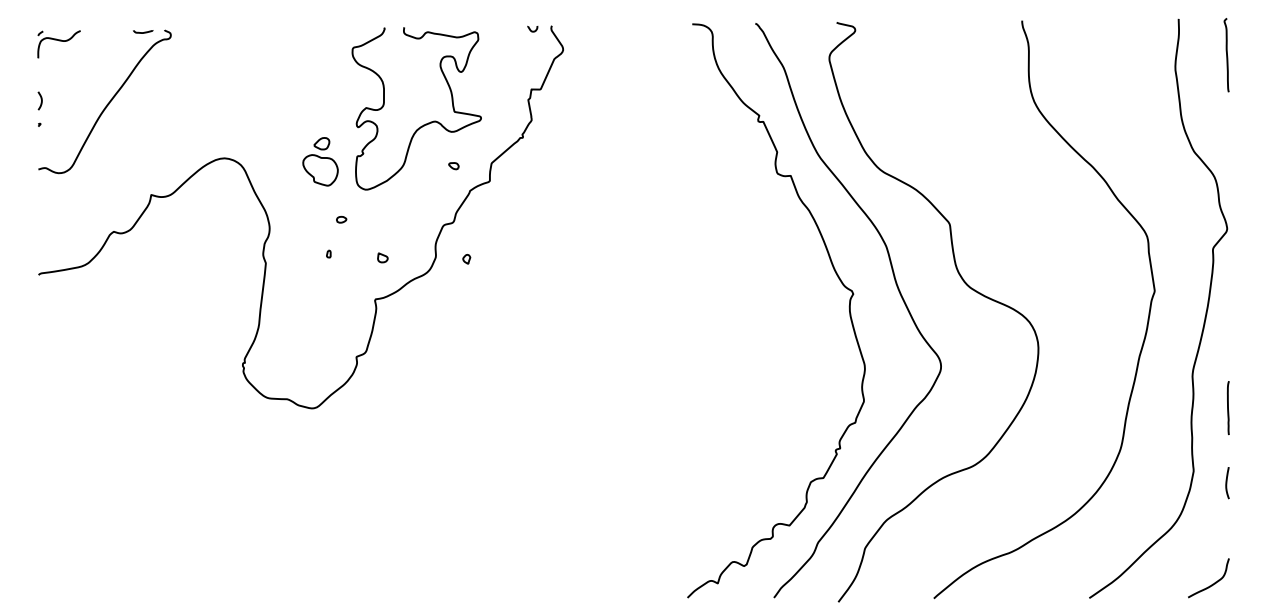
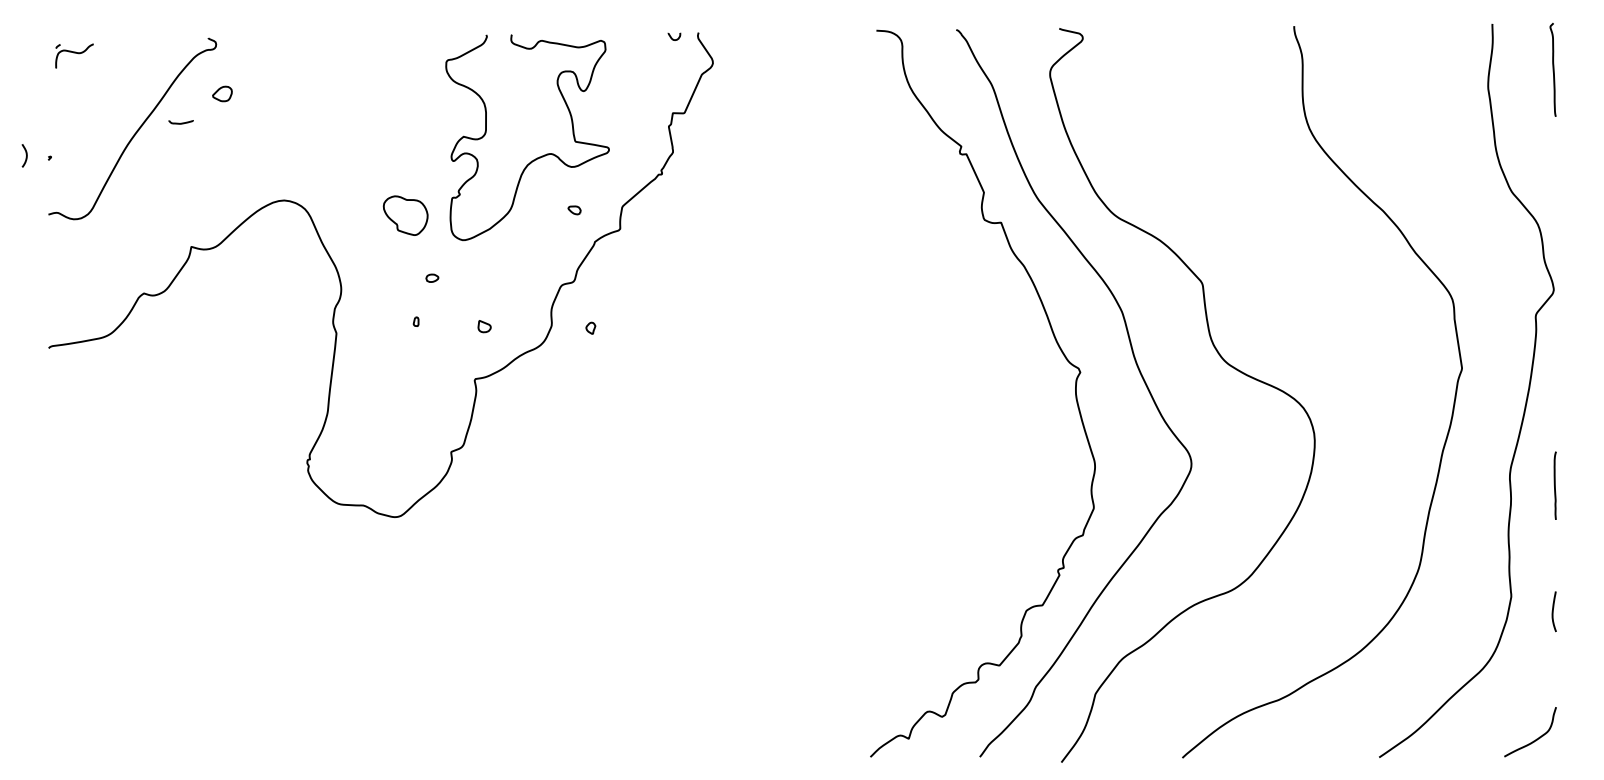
curve: (142, 31) -> (180, 122), moved
part: (58, 43) -> (74, 55), size x0.7
curve: (40, 99) -> (25, 154), moved
part: (321, 143) -> (222, 93), moved
line: (1227, 407) -> (1554, 485), moved

